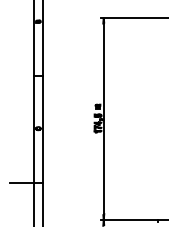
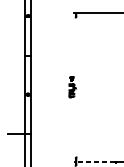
line: (103, 118) -> (75, 87), removed
line: (128, 220) -> (94, 161), solid -> dashed

